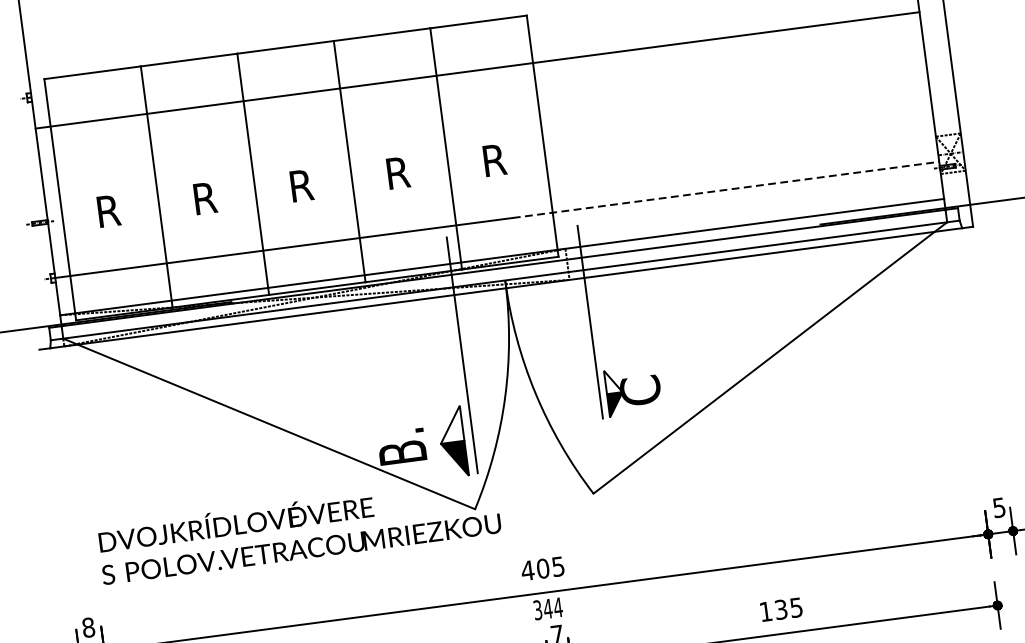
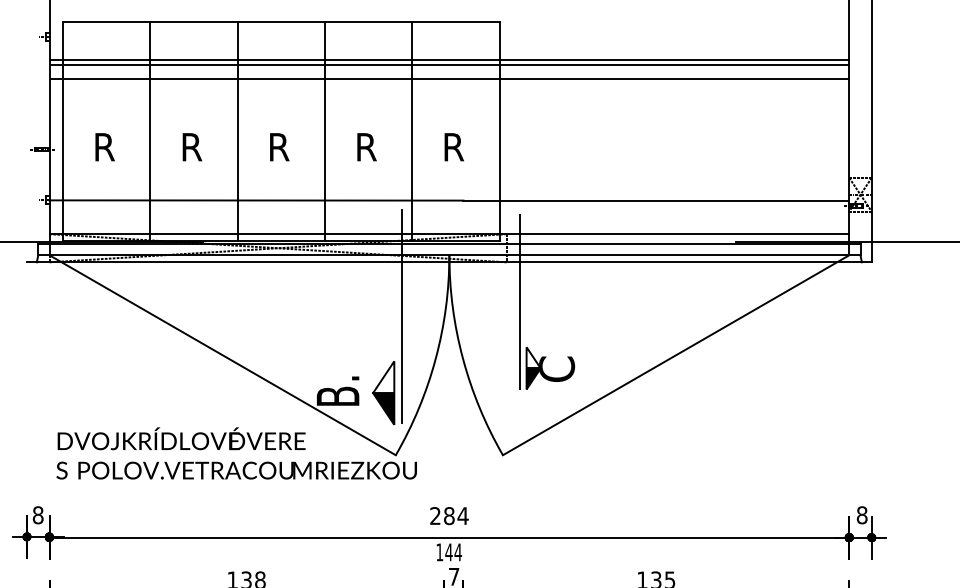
line: (476, 64) -> (449, 59), added
line: (479, 86) -> (449, 79), added
line: (726, 189) -> (656, 200), dashed -> solid
text: (998, 508) -> (861, 515), 5 -> 8
text: (542, 569) -> (448, 516), 405 -> 284
text: (537, 610) -> (439, 552), 344 -> 144

